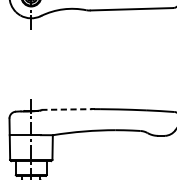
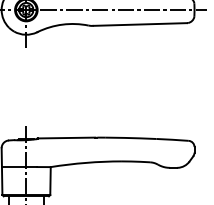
line: (66, 109) -> (66, 138), dashed -> solid

